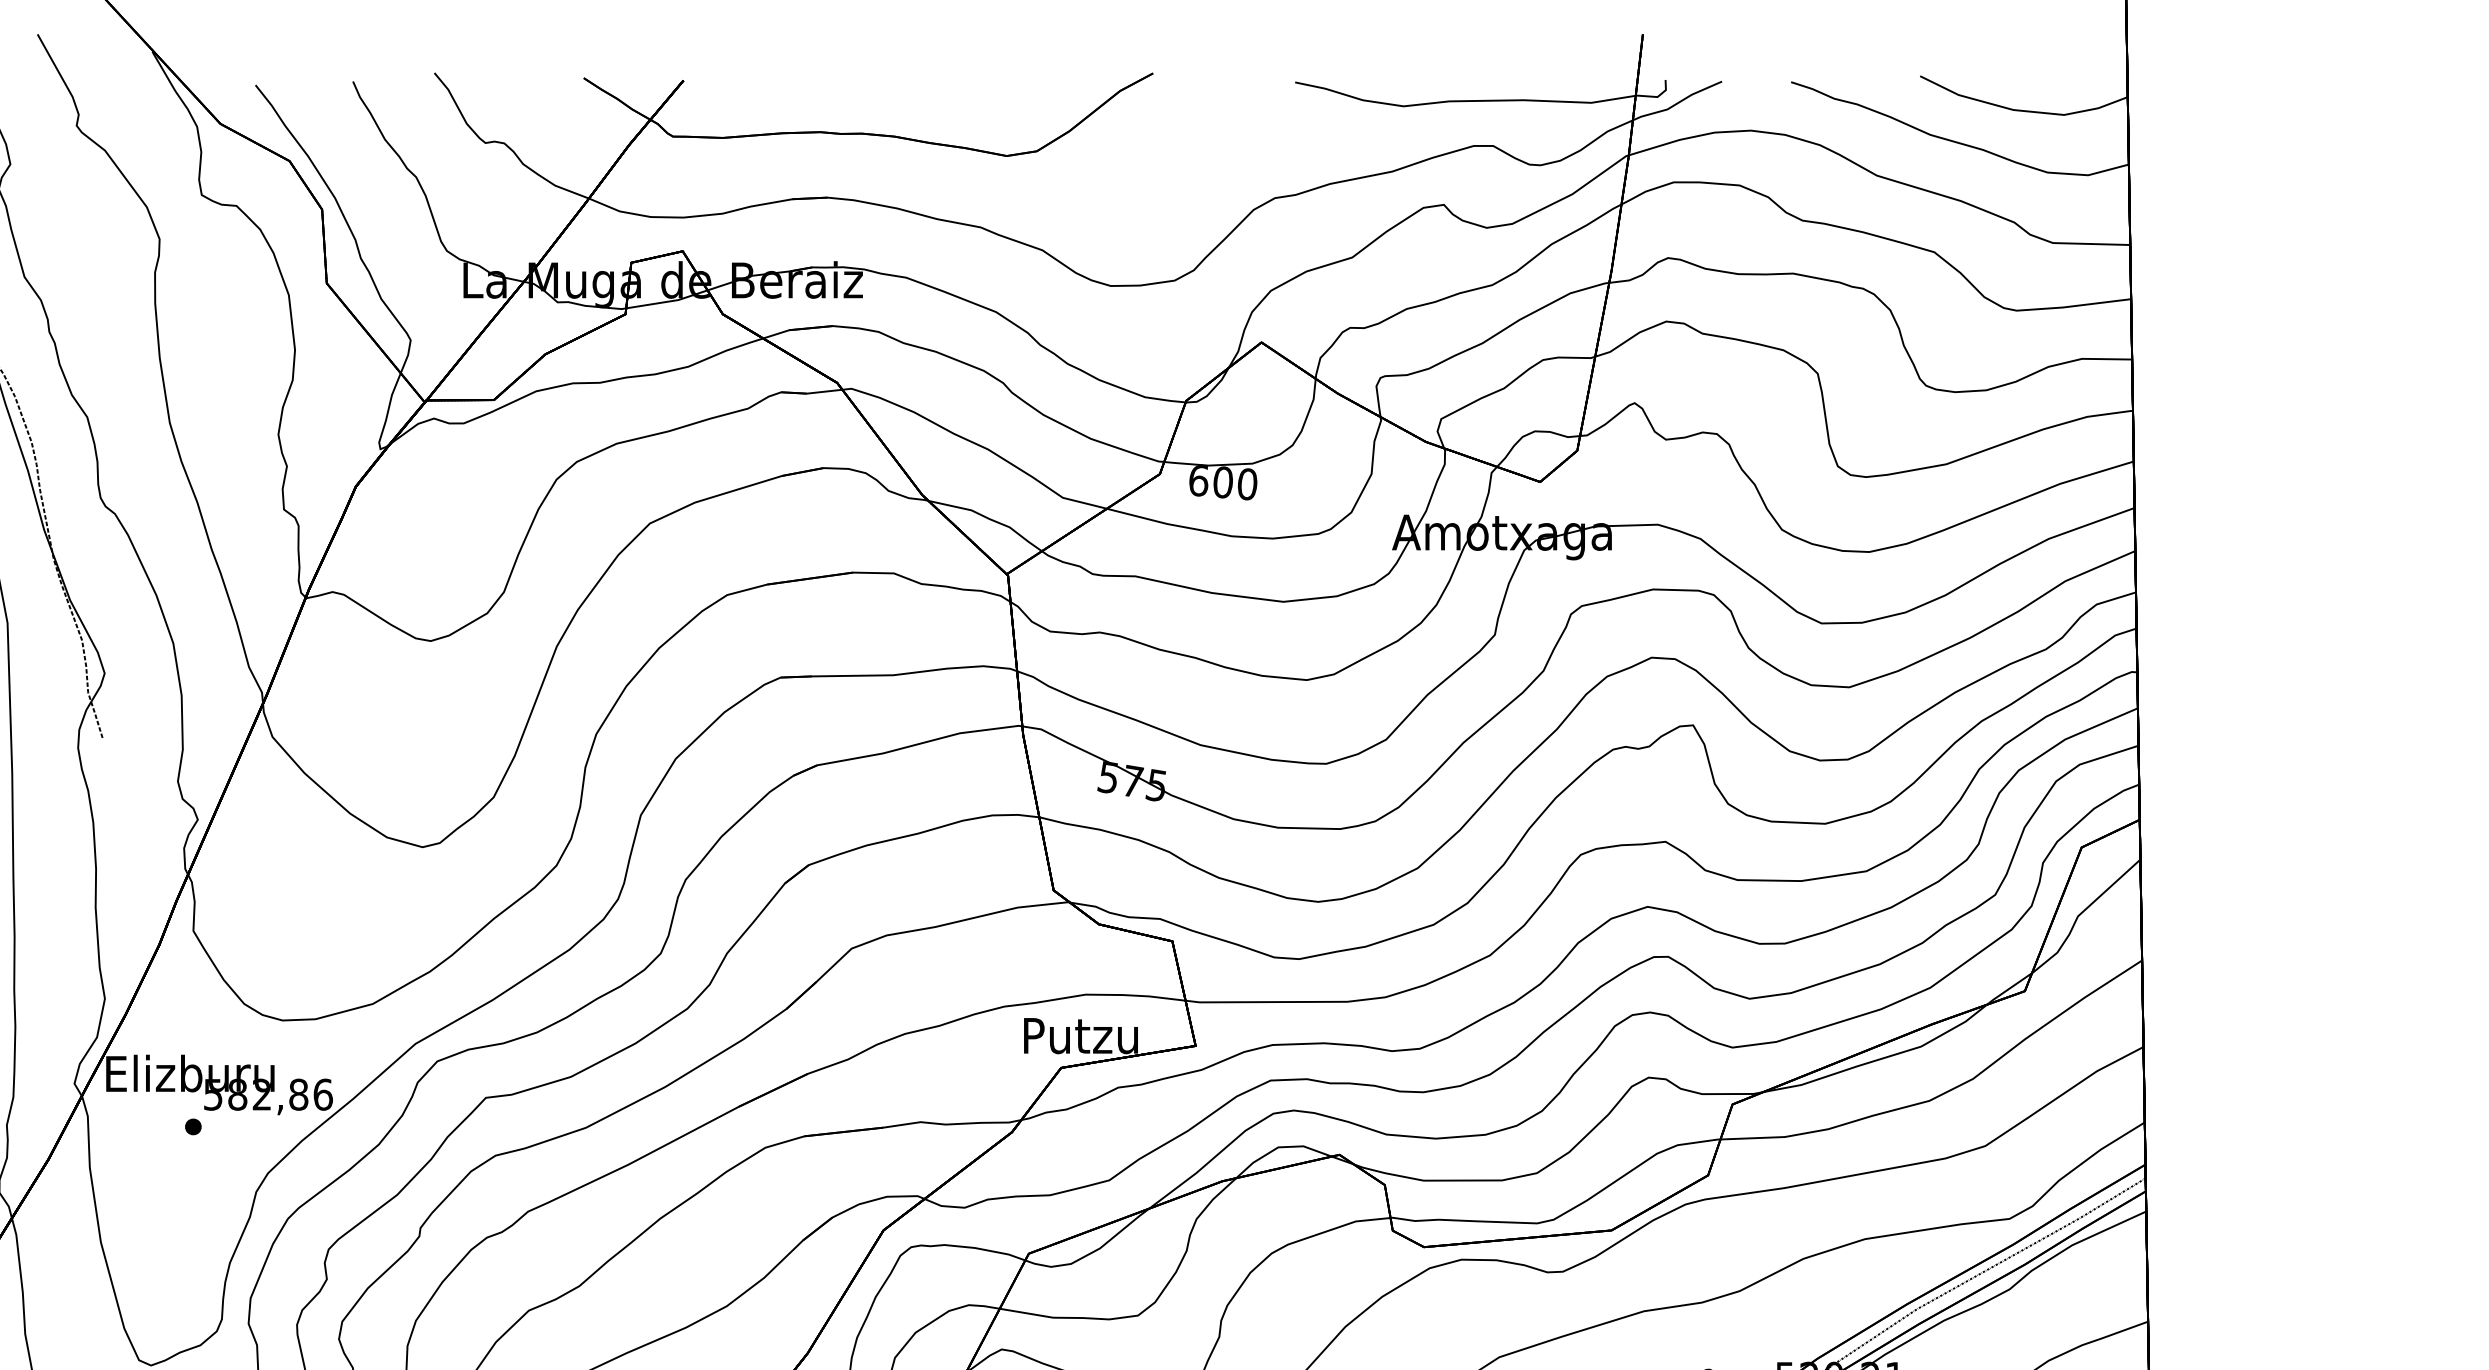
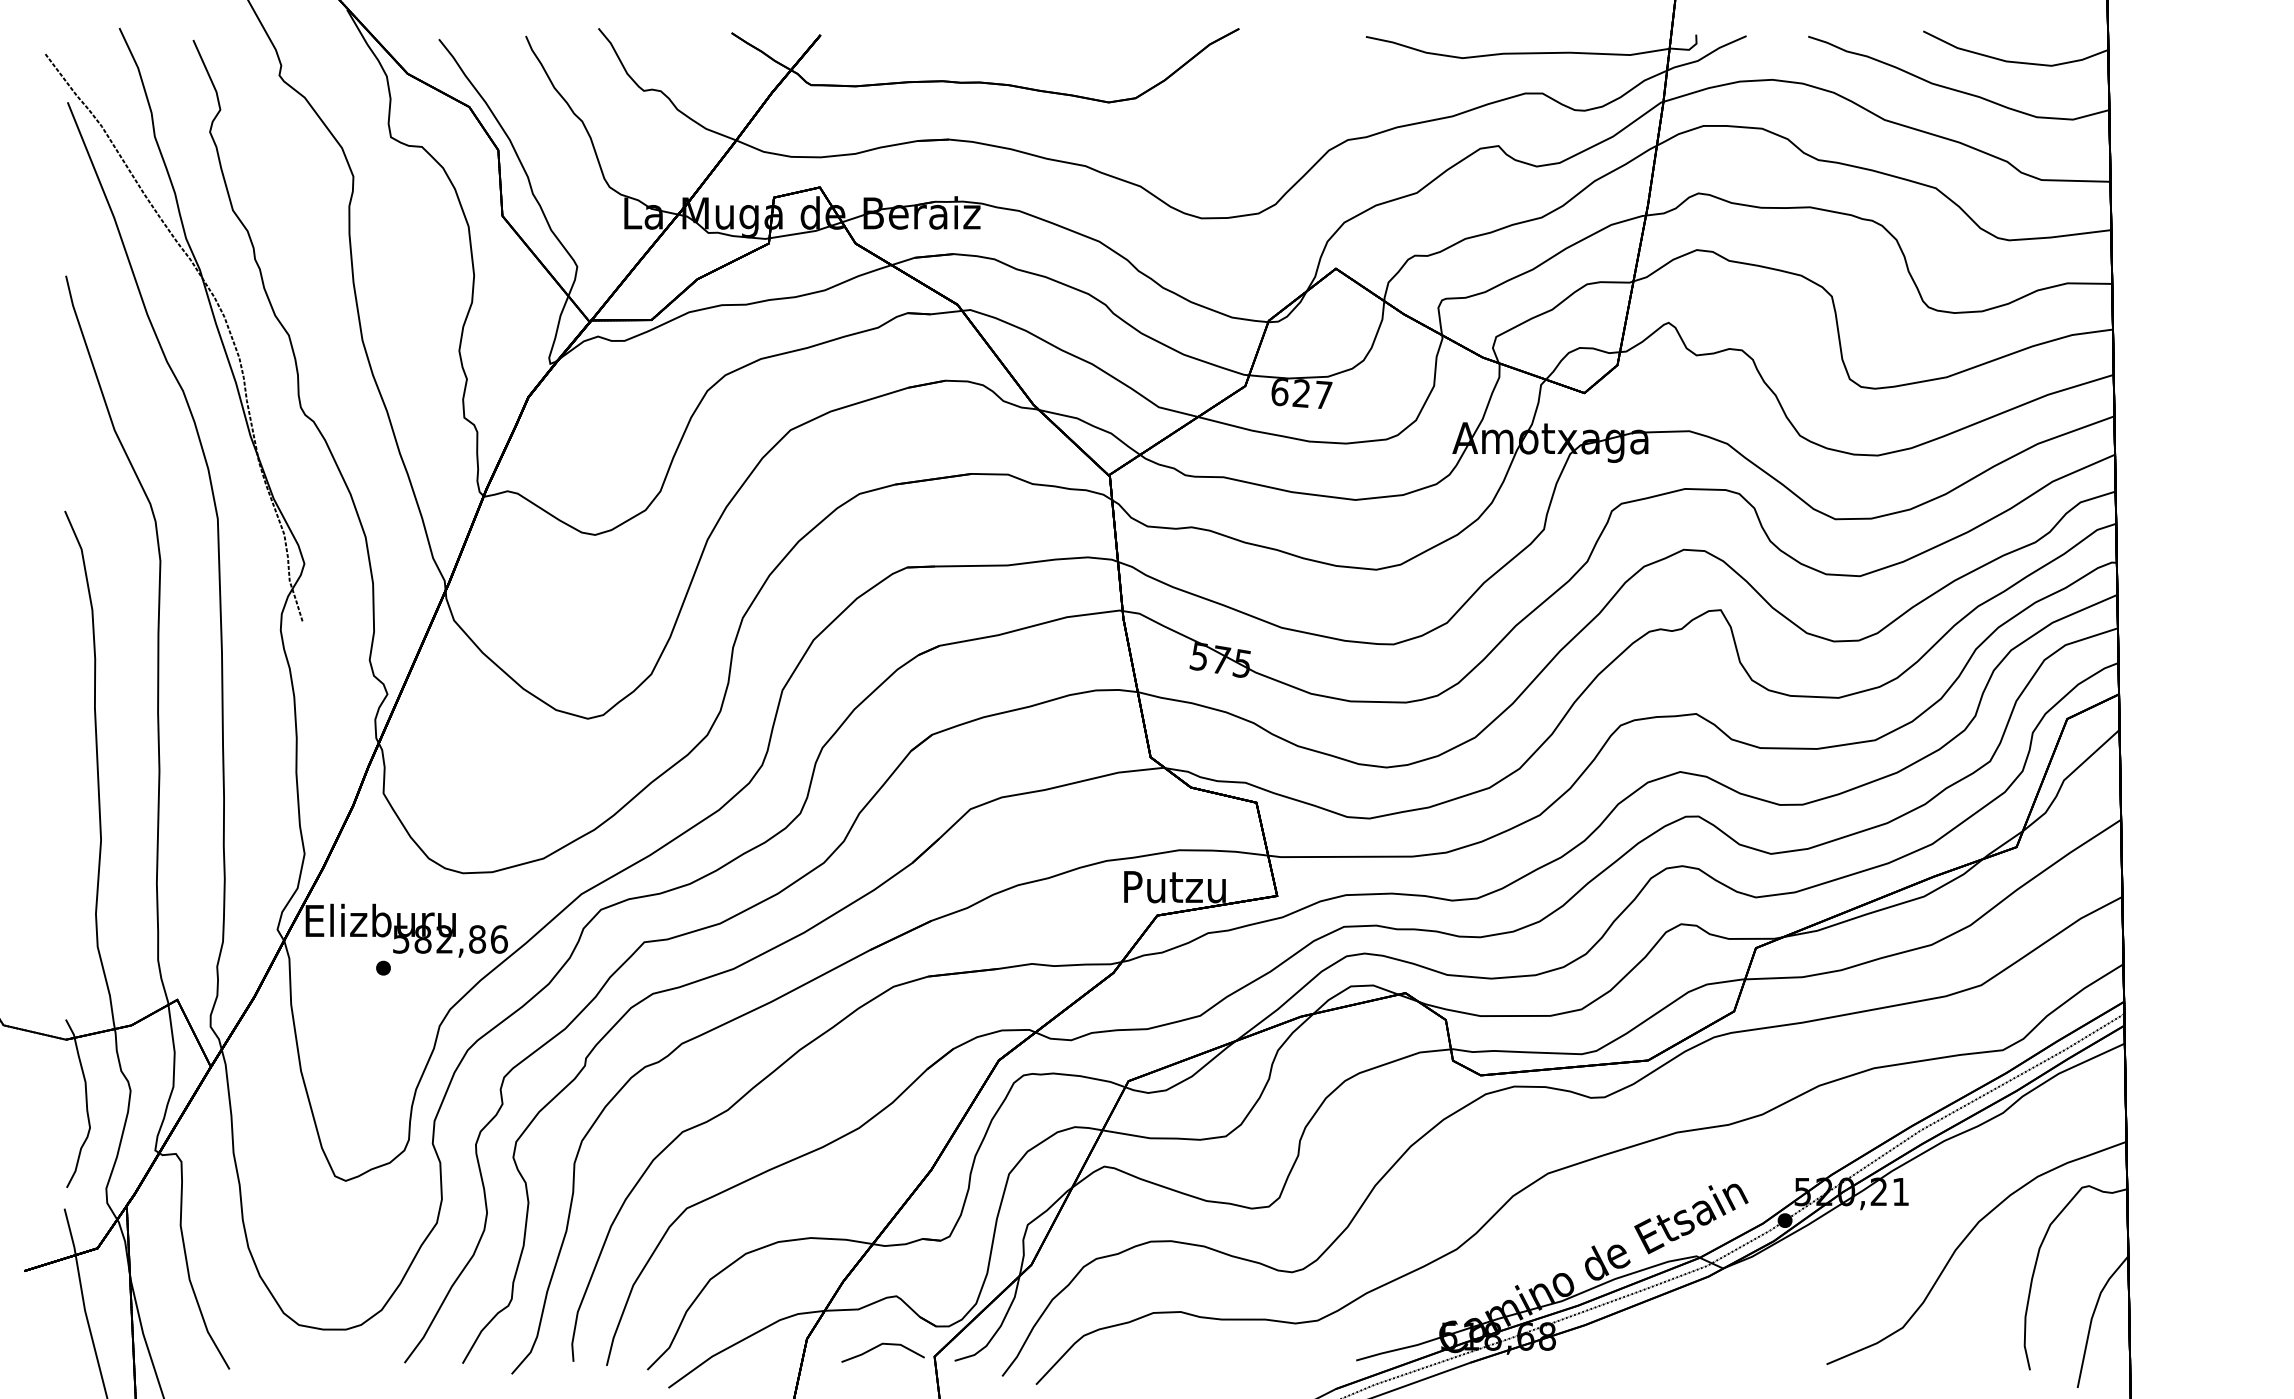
text: (1235, 483) -> (1312, 394), 600 -> 627

